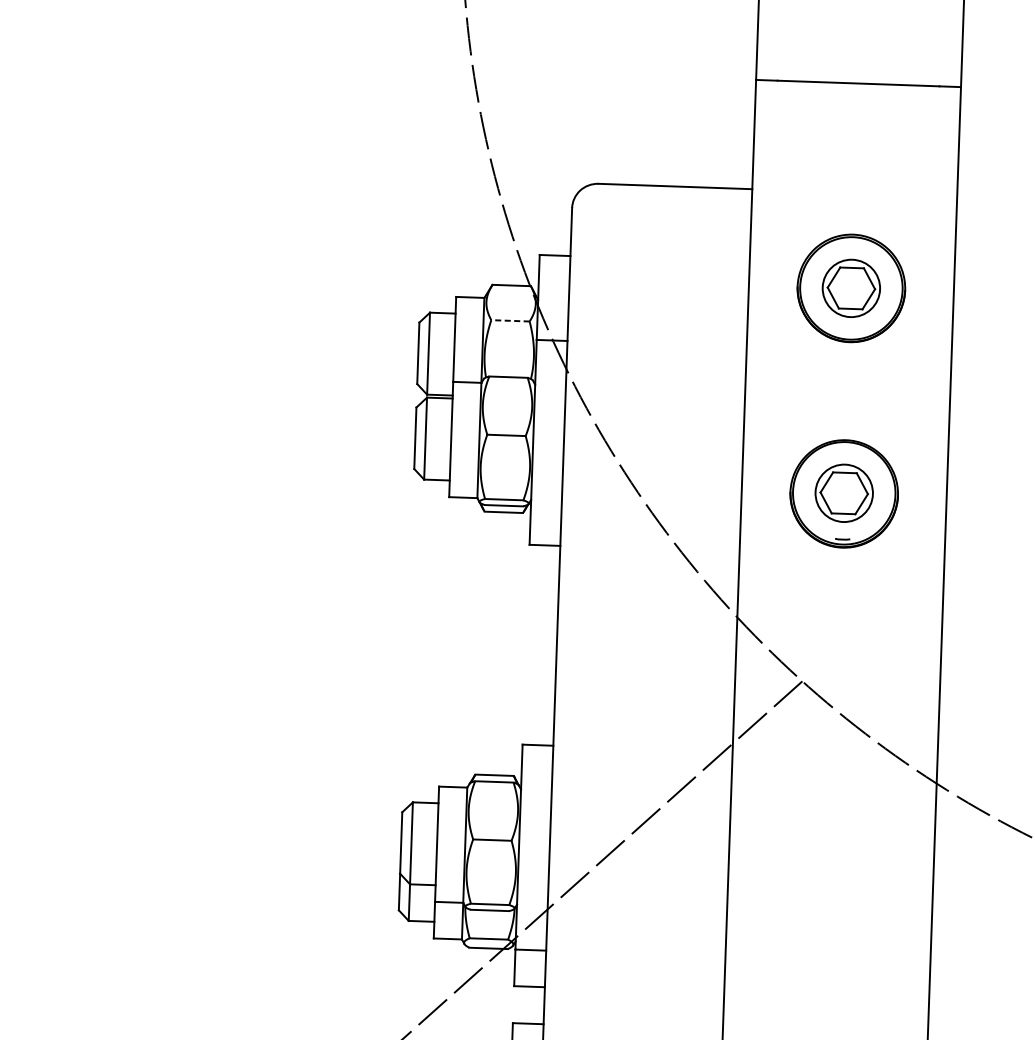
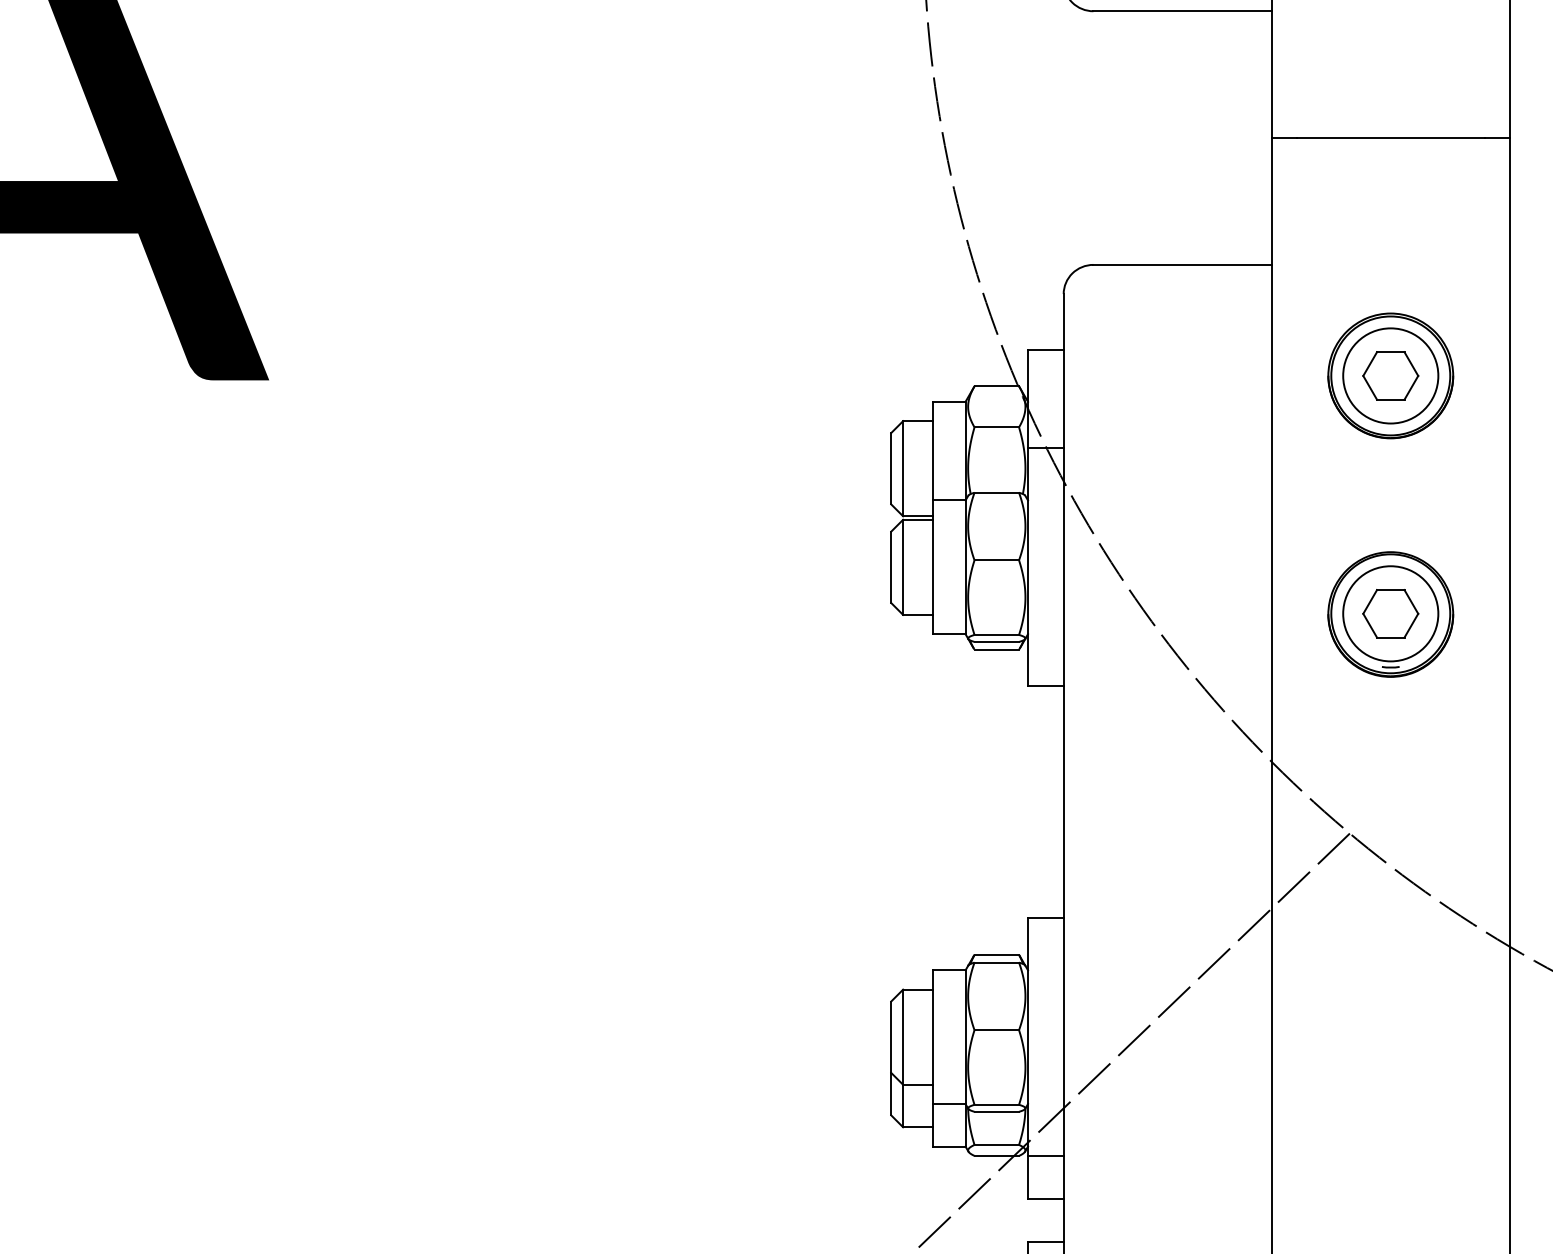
circle: (851, 288) -> (1390, 375), size x1.43
line: (510, 320) -> (996, 427), dashed -> solid
circle: (844, 493) -> (1390, 613), size x1.43

